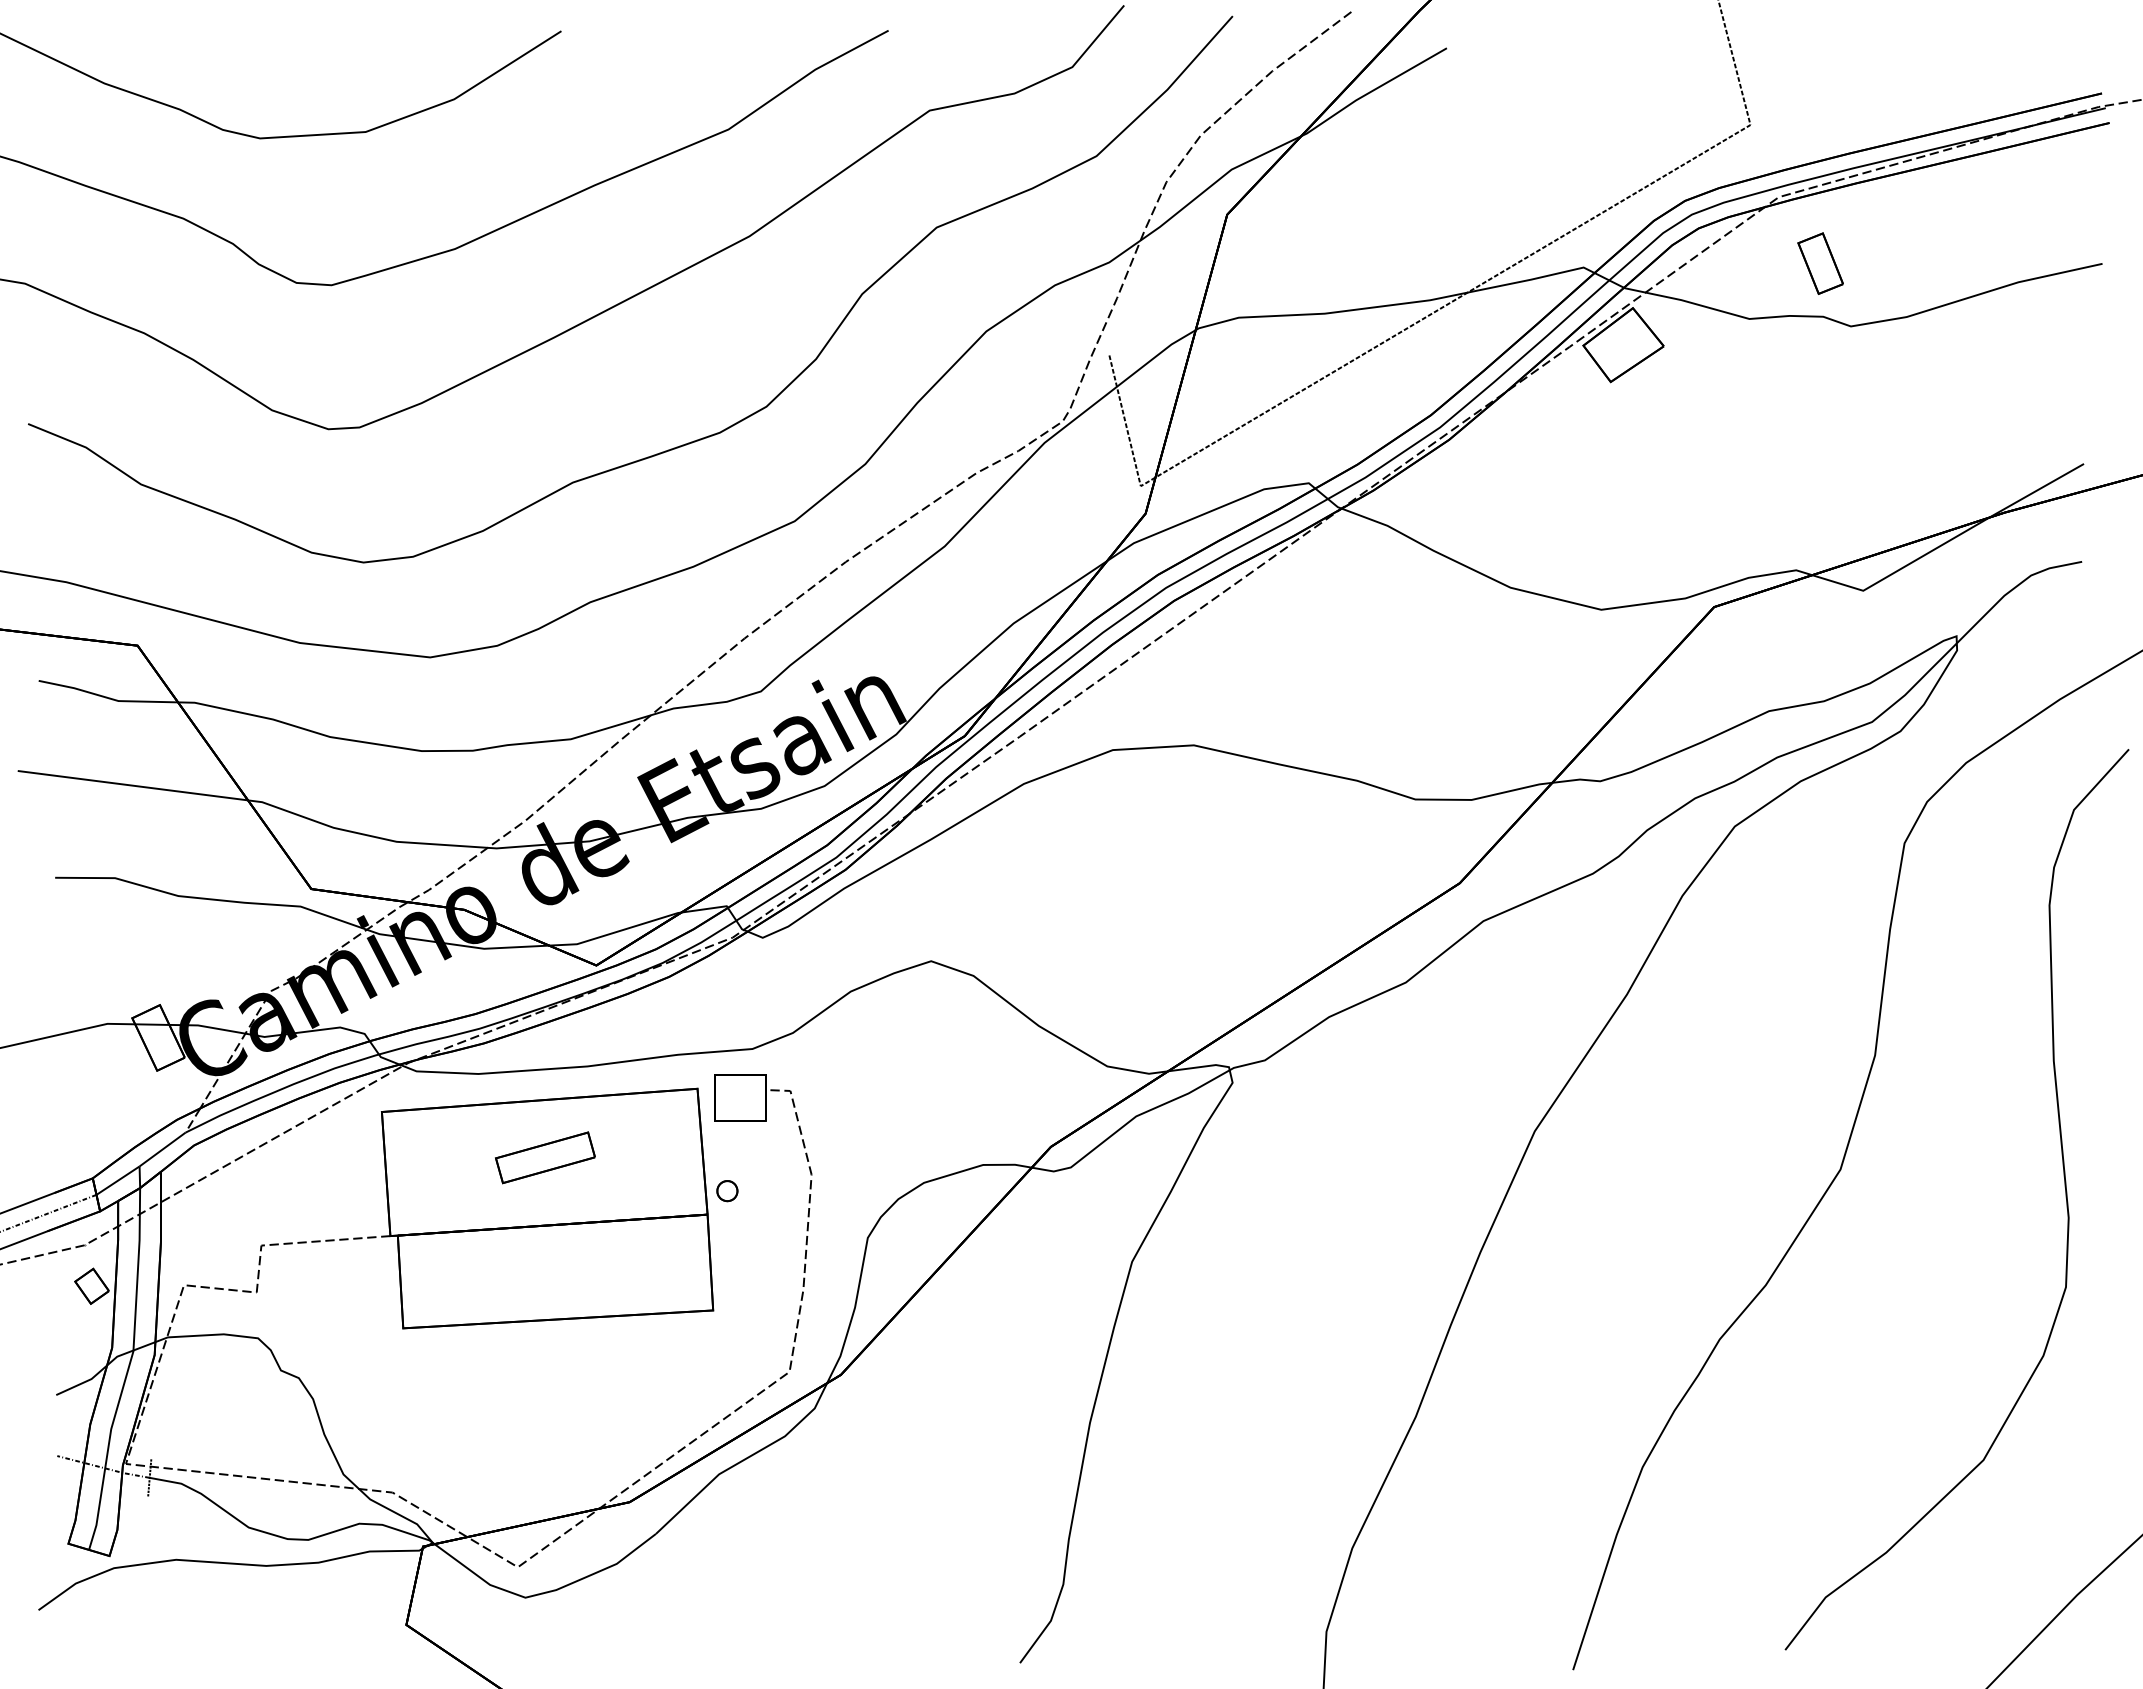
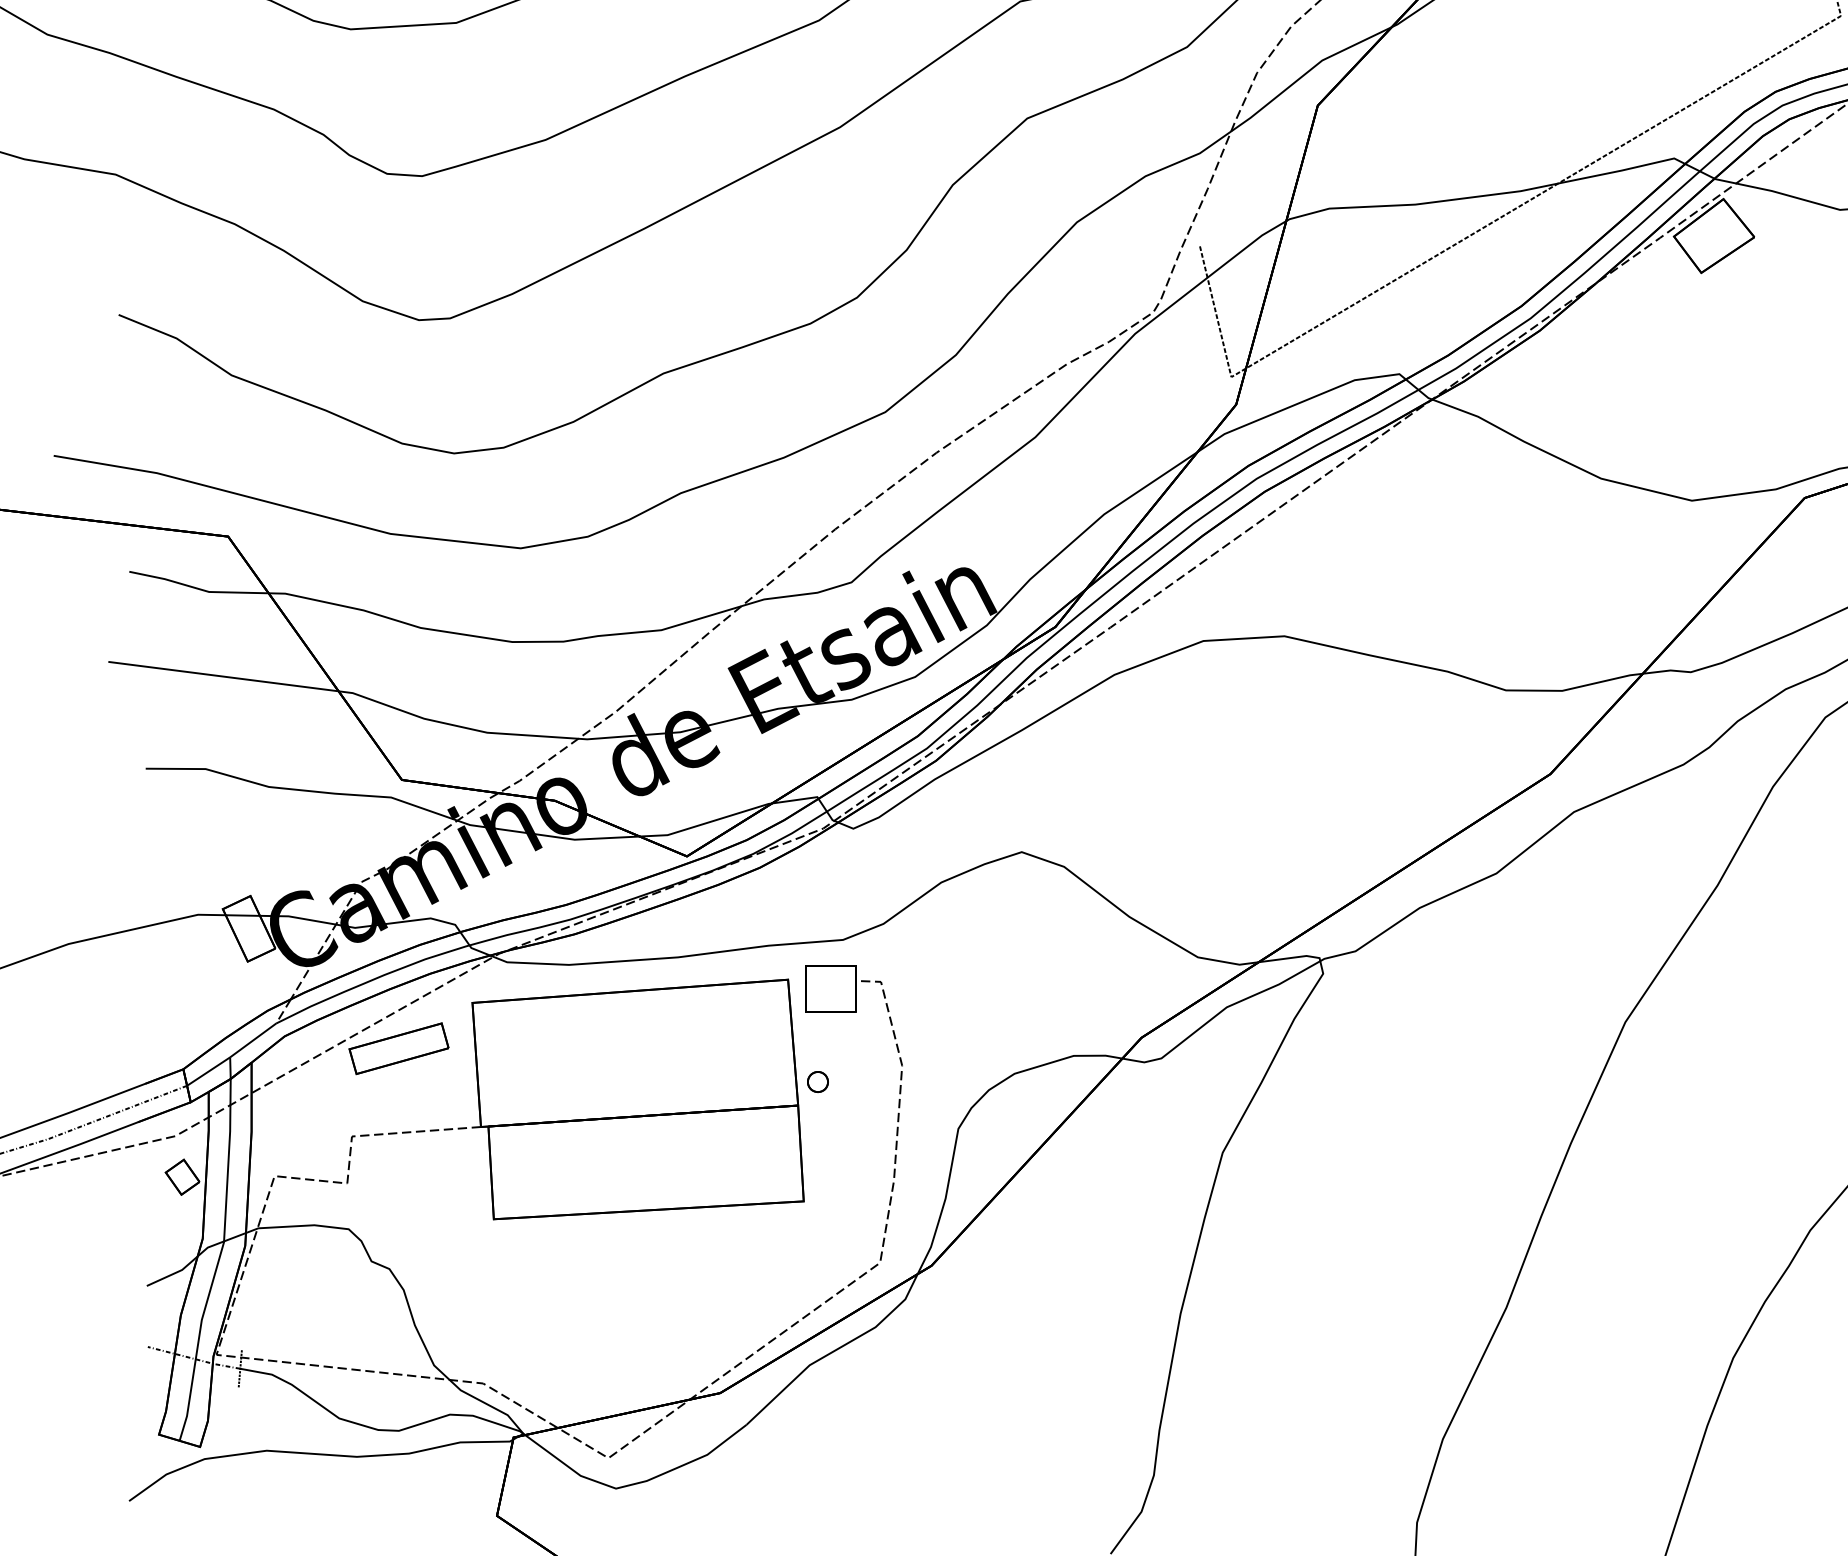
part: (545, 1157) -> (399, 1048), moved

